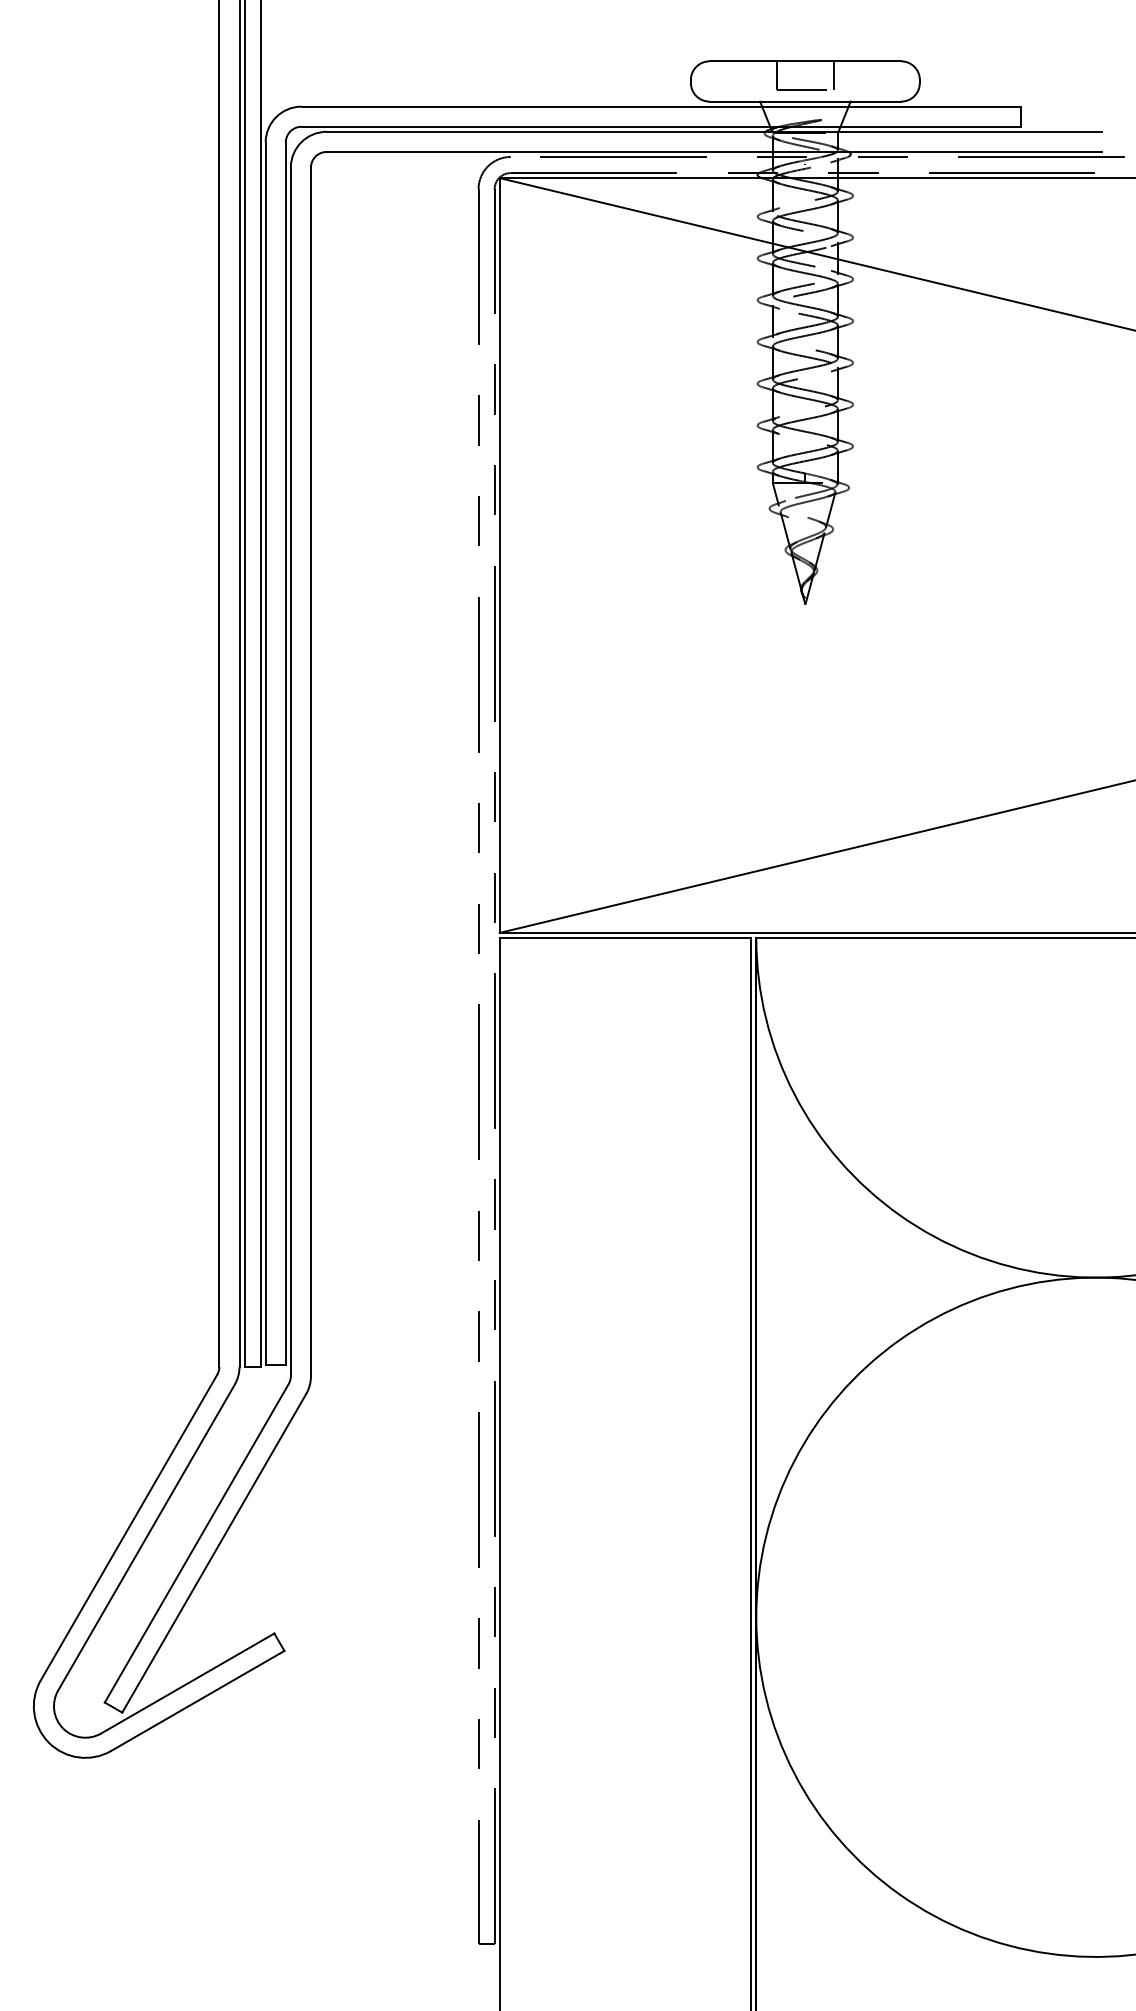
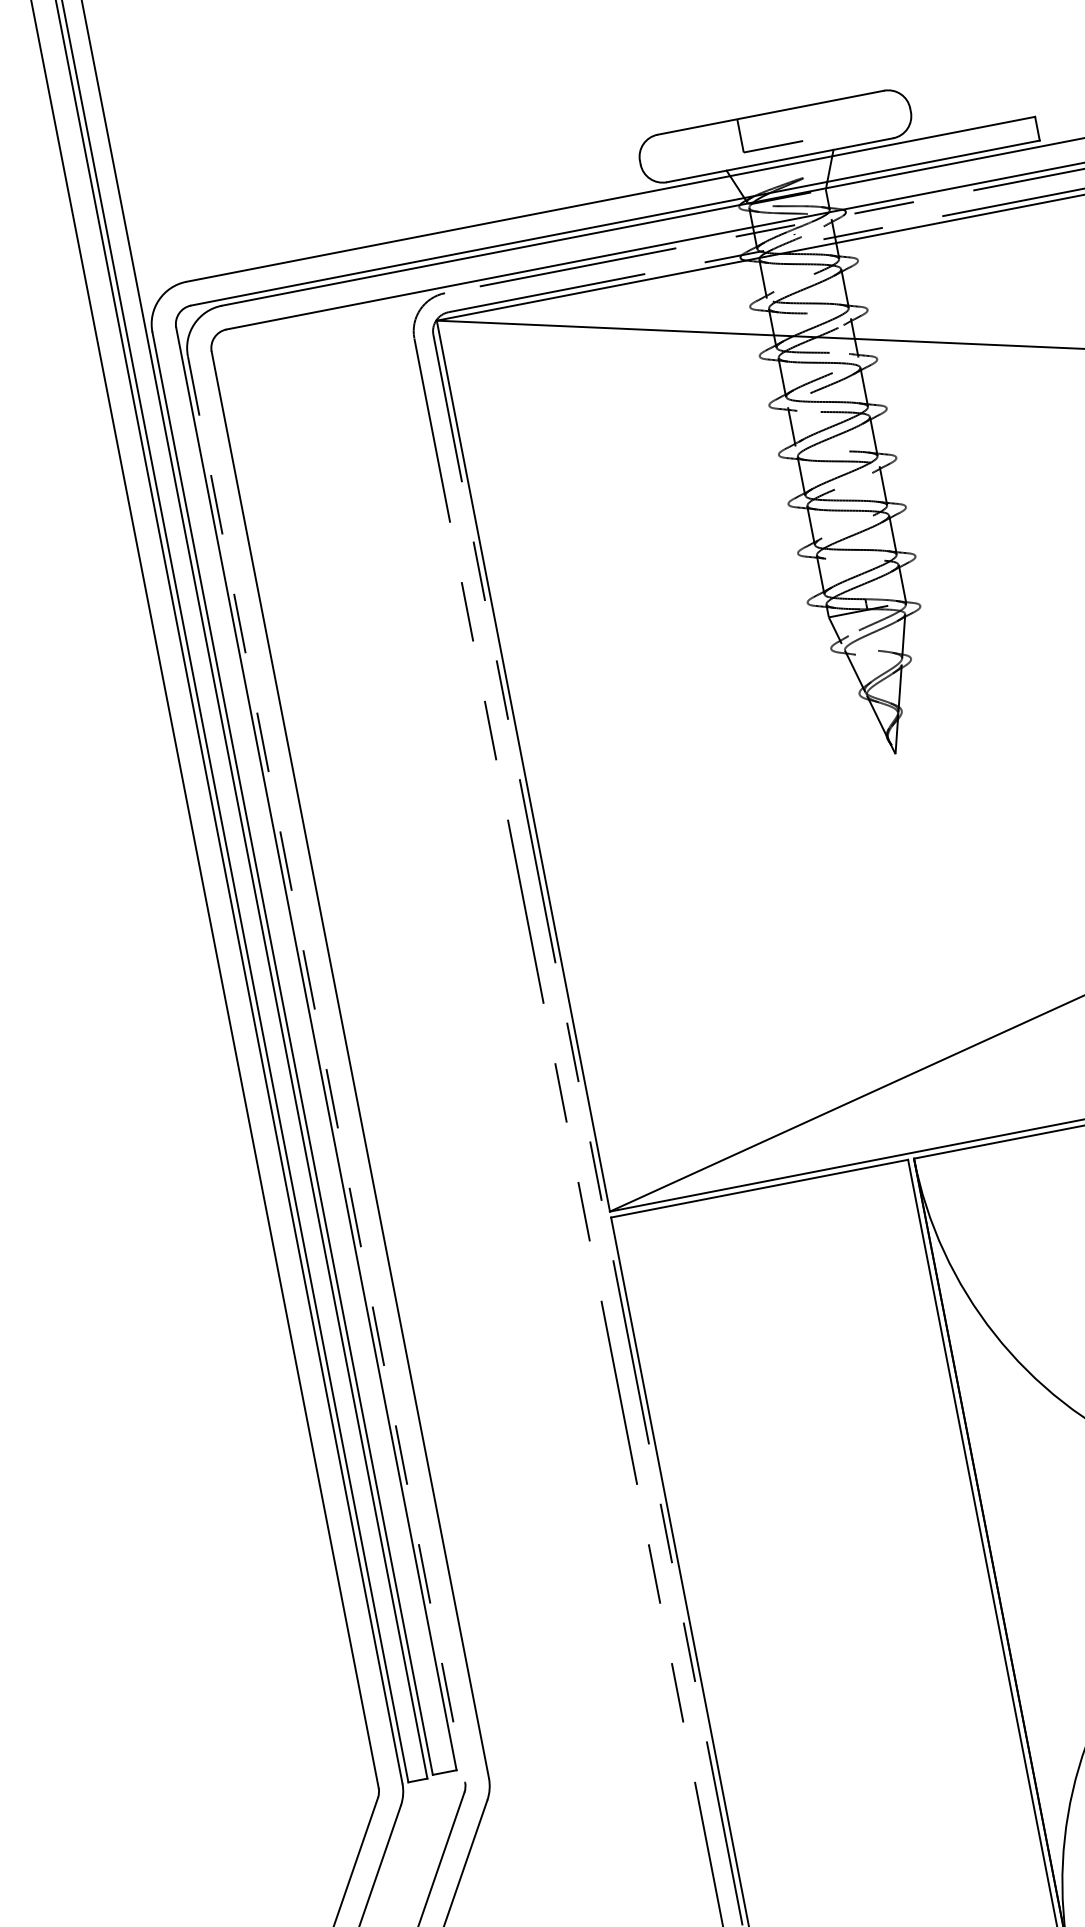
line: (833, 75) -> (807, 122), removed
line: (290, 772) -> (326, 1070), solid -> dashed

